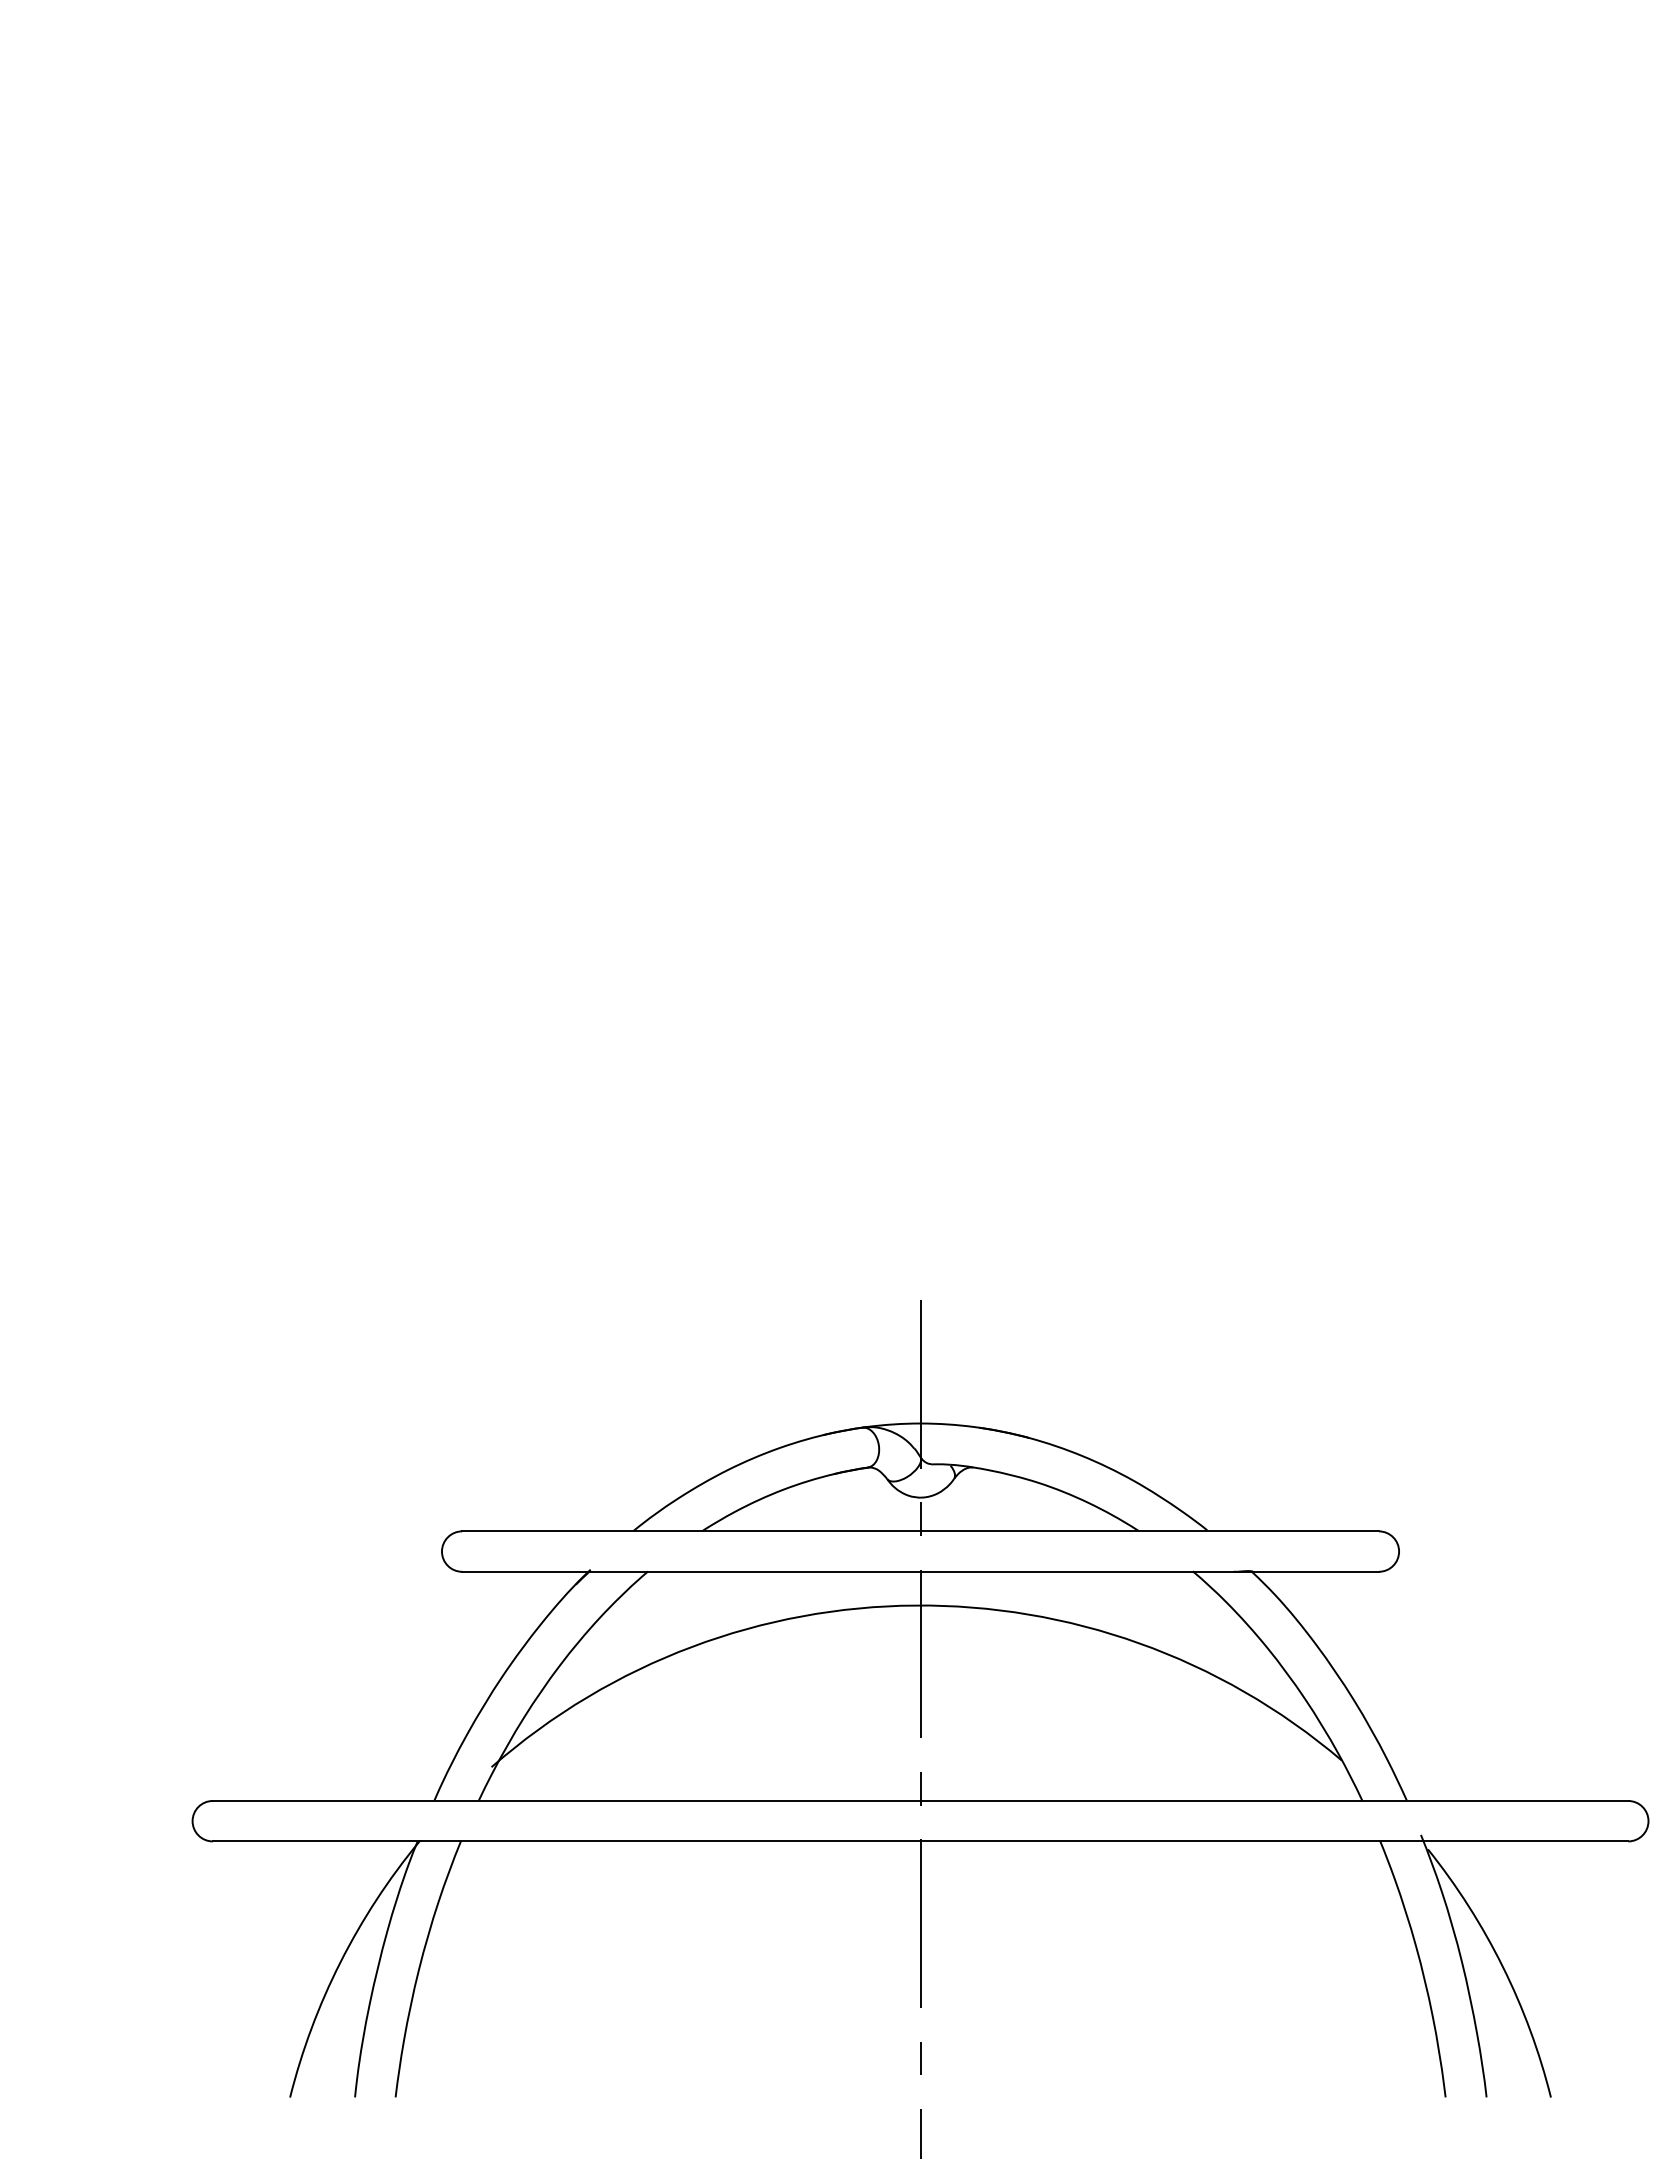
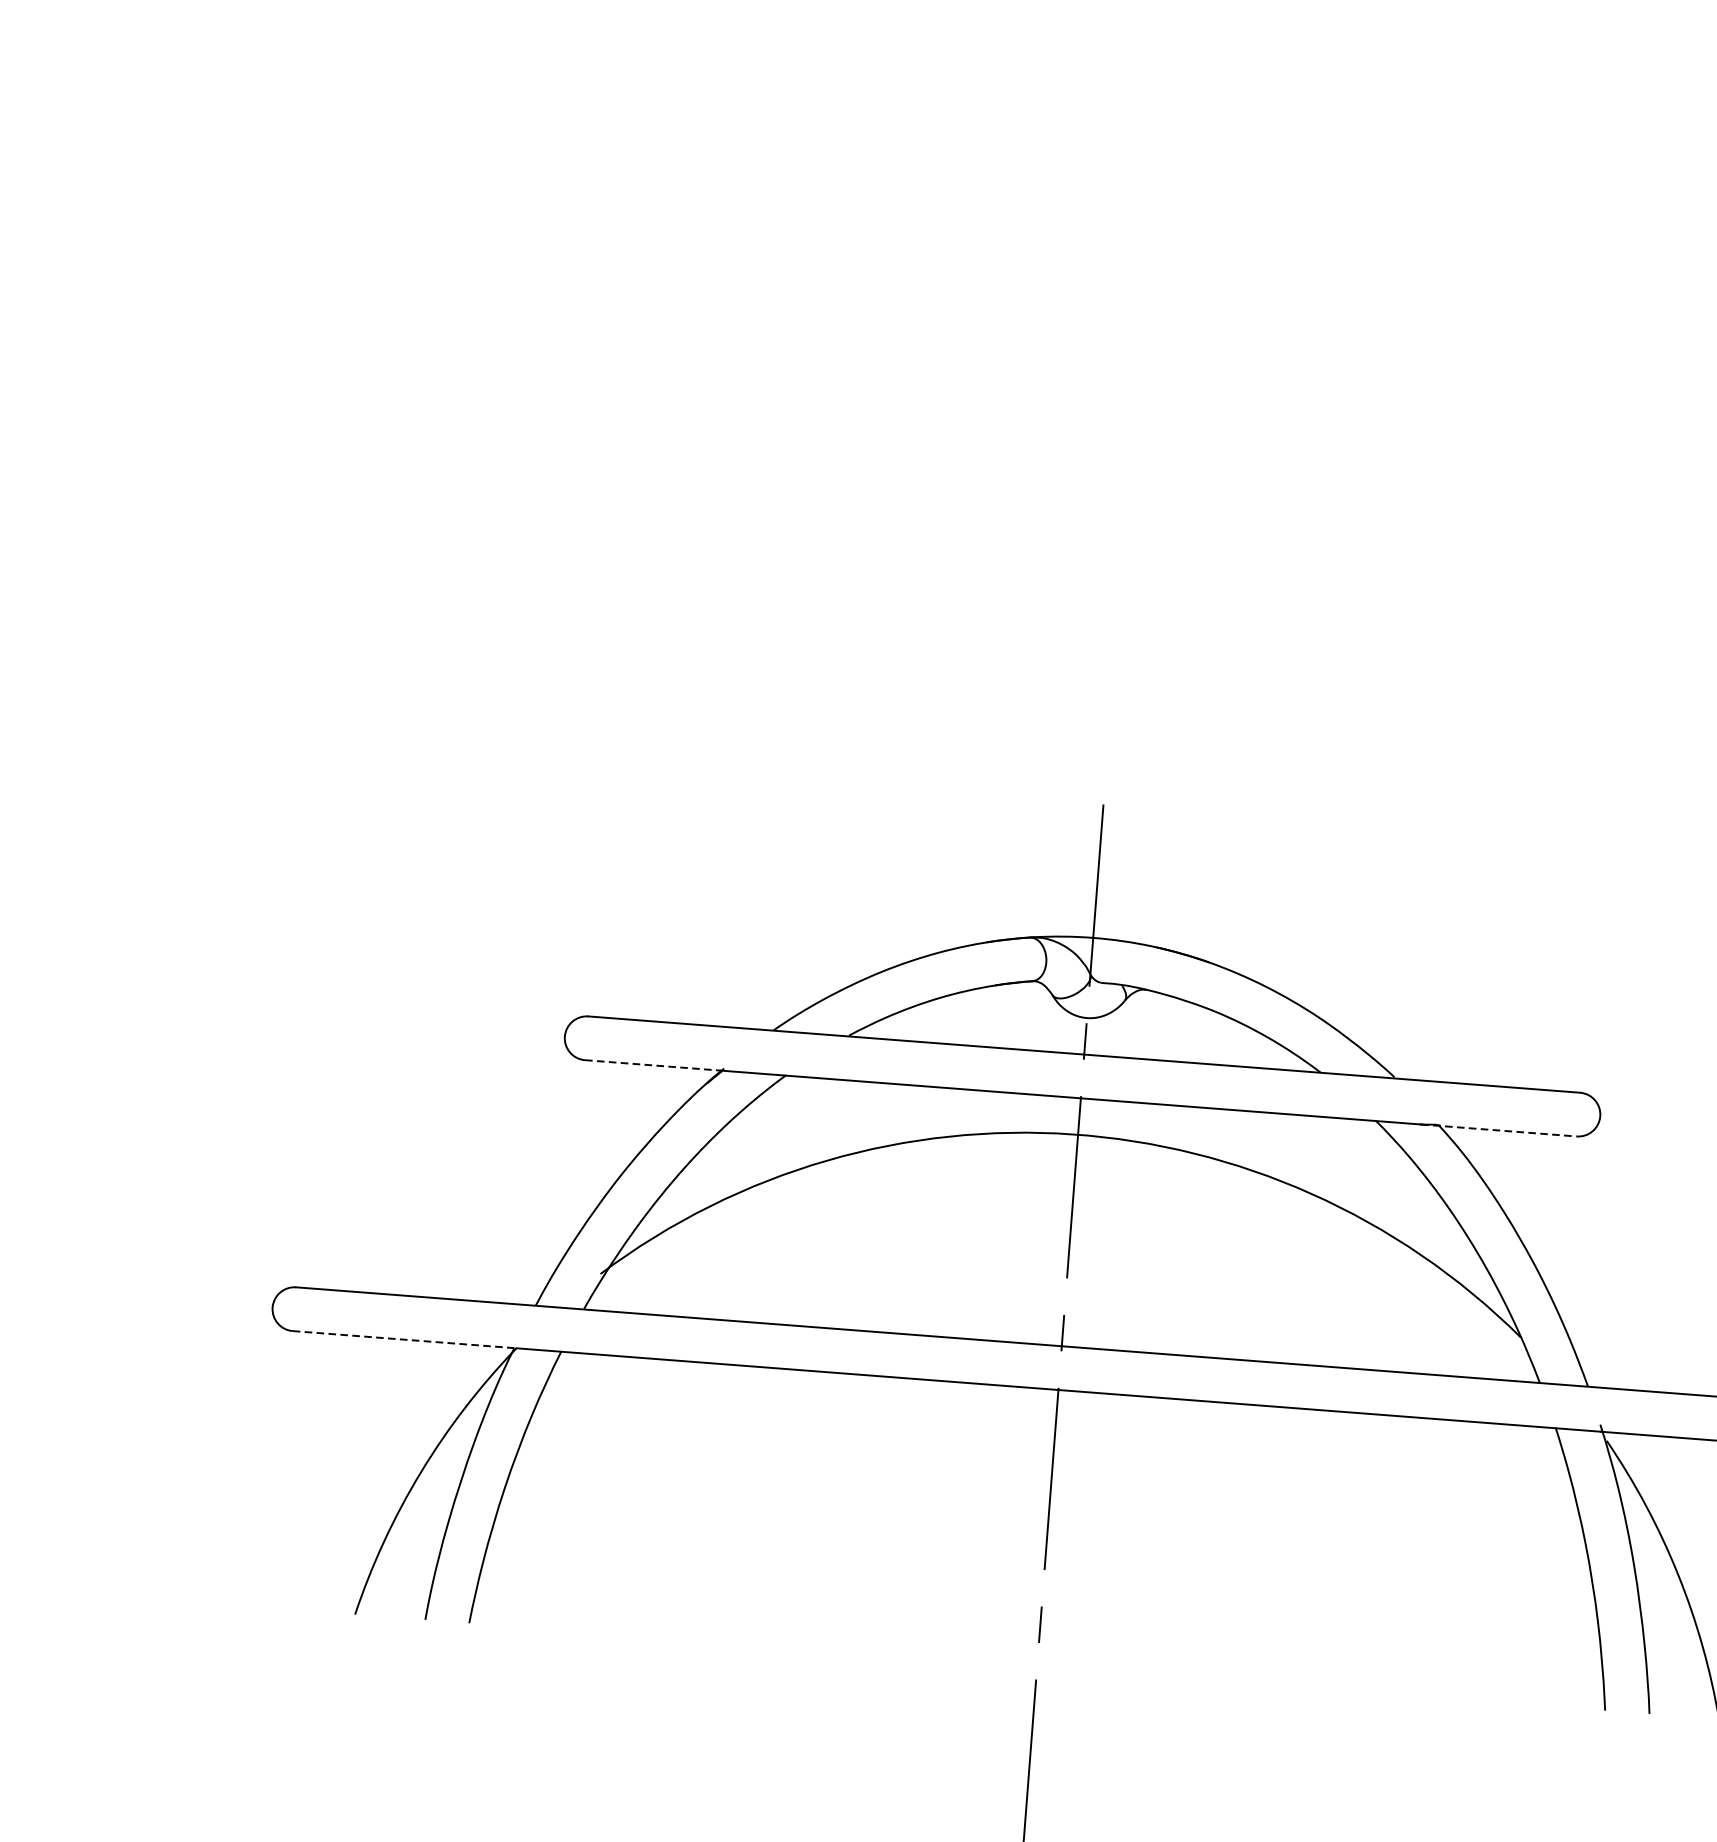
line: (524, 1571) -> (652, 1065), solid -> dashed
line: (1307, 1571) -> (1499, 1130), solid -> dashed
line: (316, 1841) -> (404, 1339), solid -> dashed

